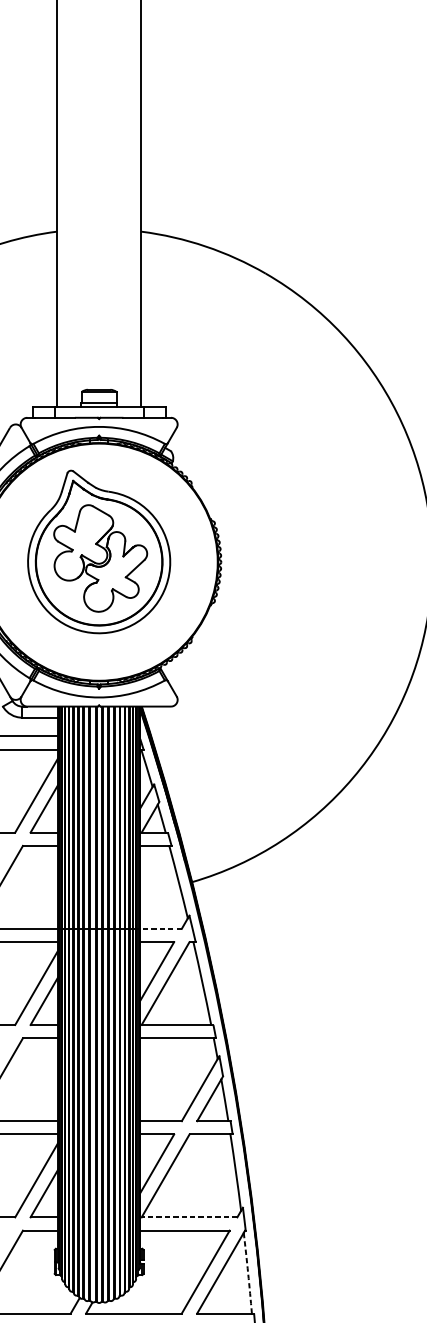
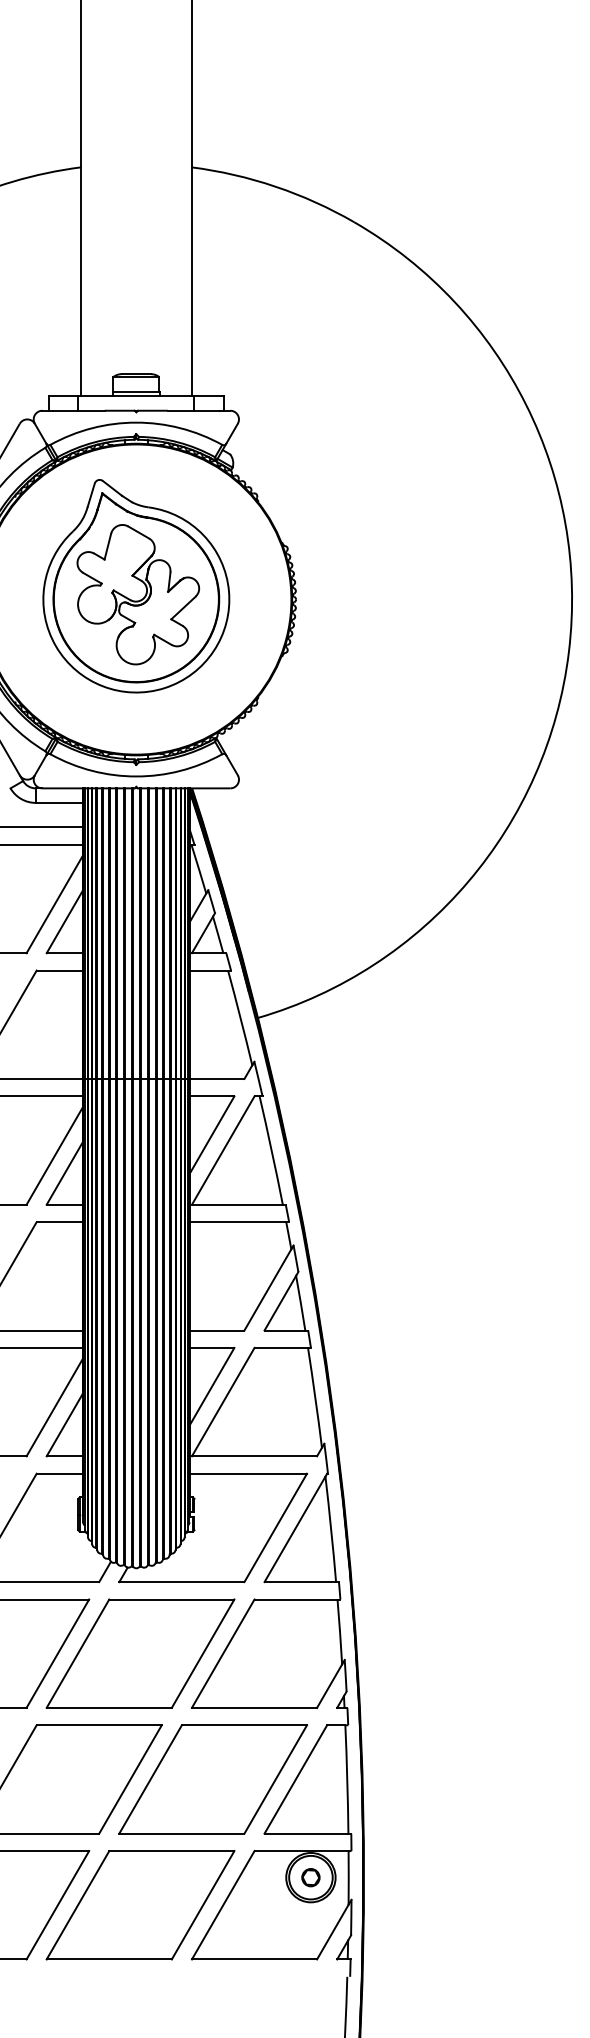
line: (160, 928) -> (216, 1078), dashed -> solid
line: (189, 1217) -> (254, 1456), dashed -> solid
arc: (248, 1273) -> (331, 1529), dashed -> solid

